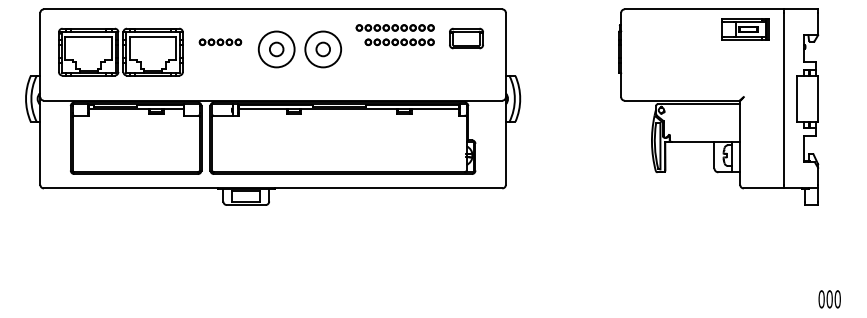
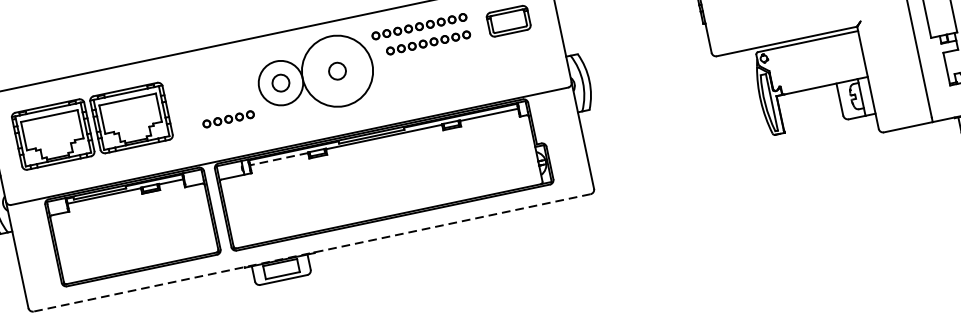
part: (220, 42) -> (228, 119), moved
circle: (323, 49) -> (337, 71), size x1.6
line: (262, 109) -> (279, 159), solid -> dashed
line: (272, 188) -> (311, 253), solid -> dashed

